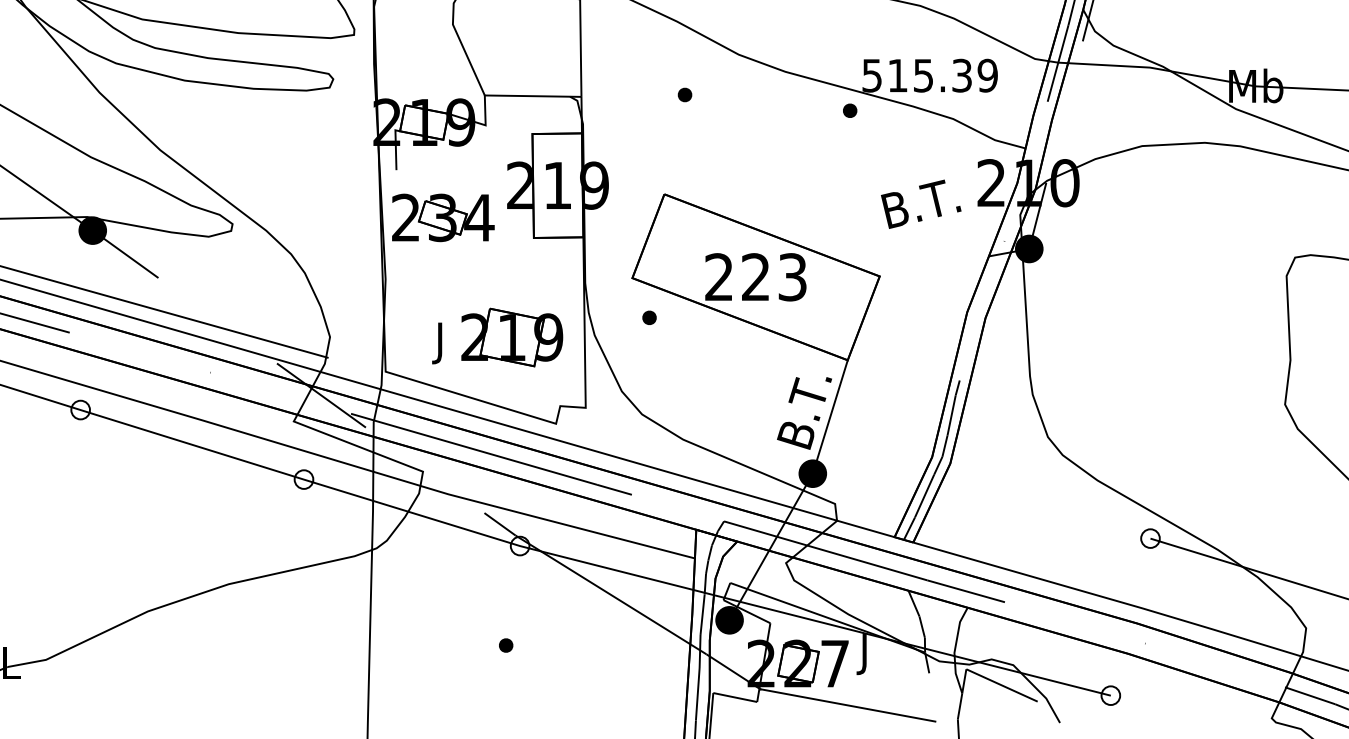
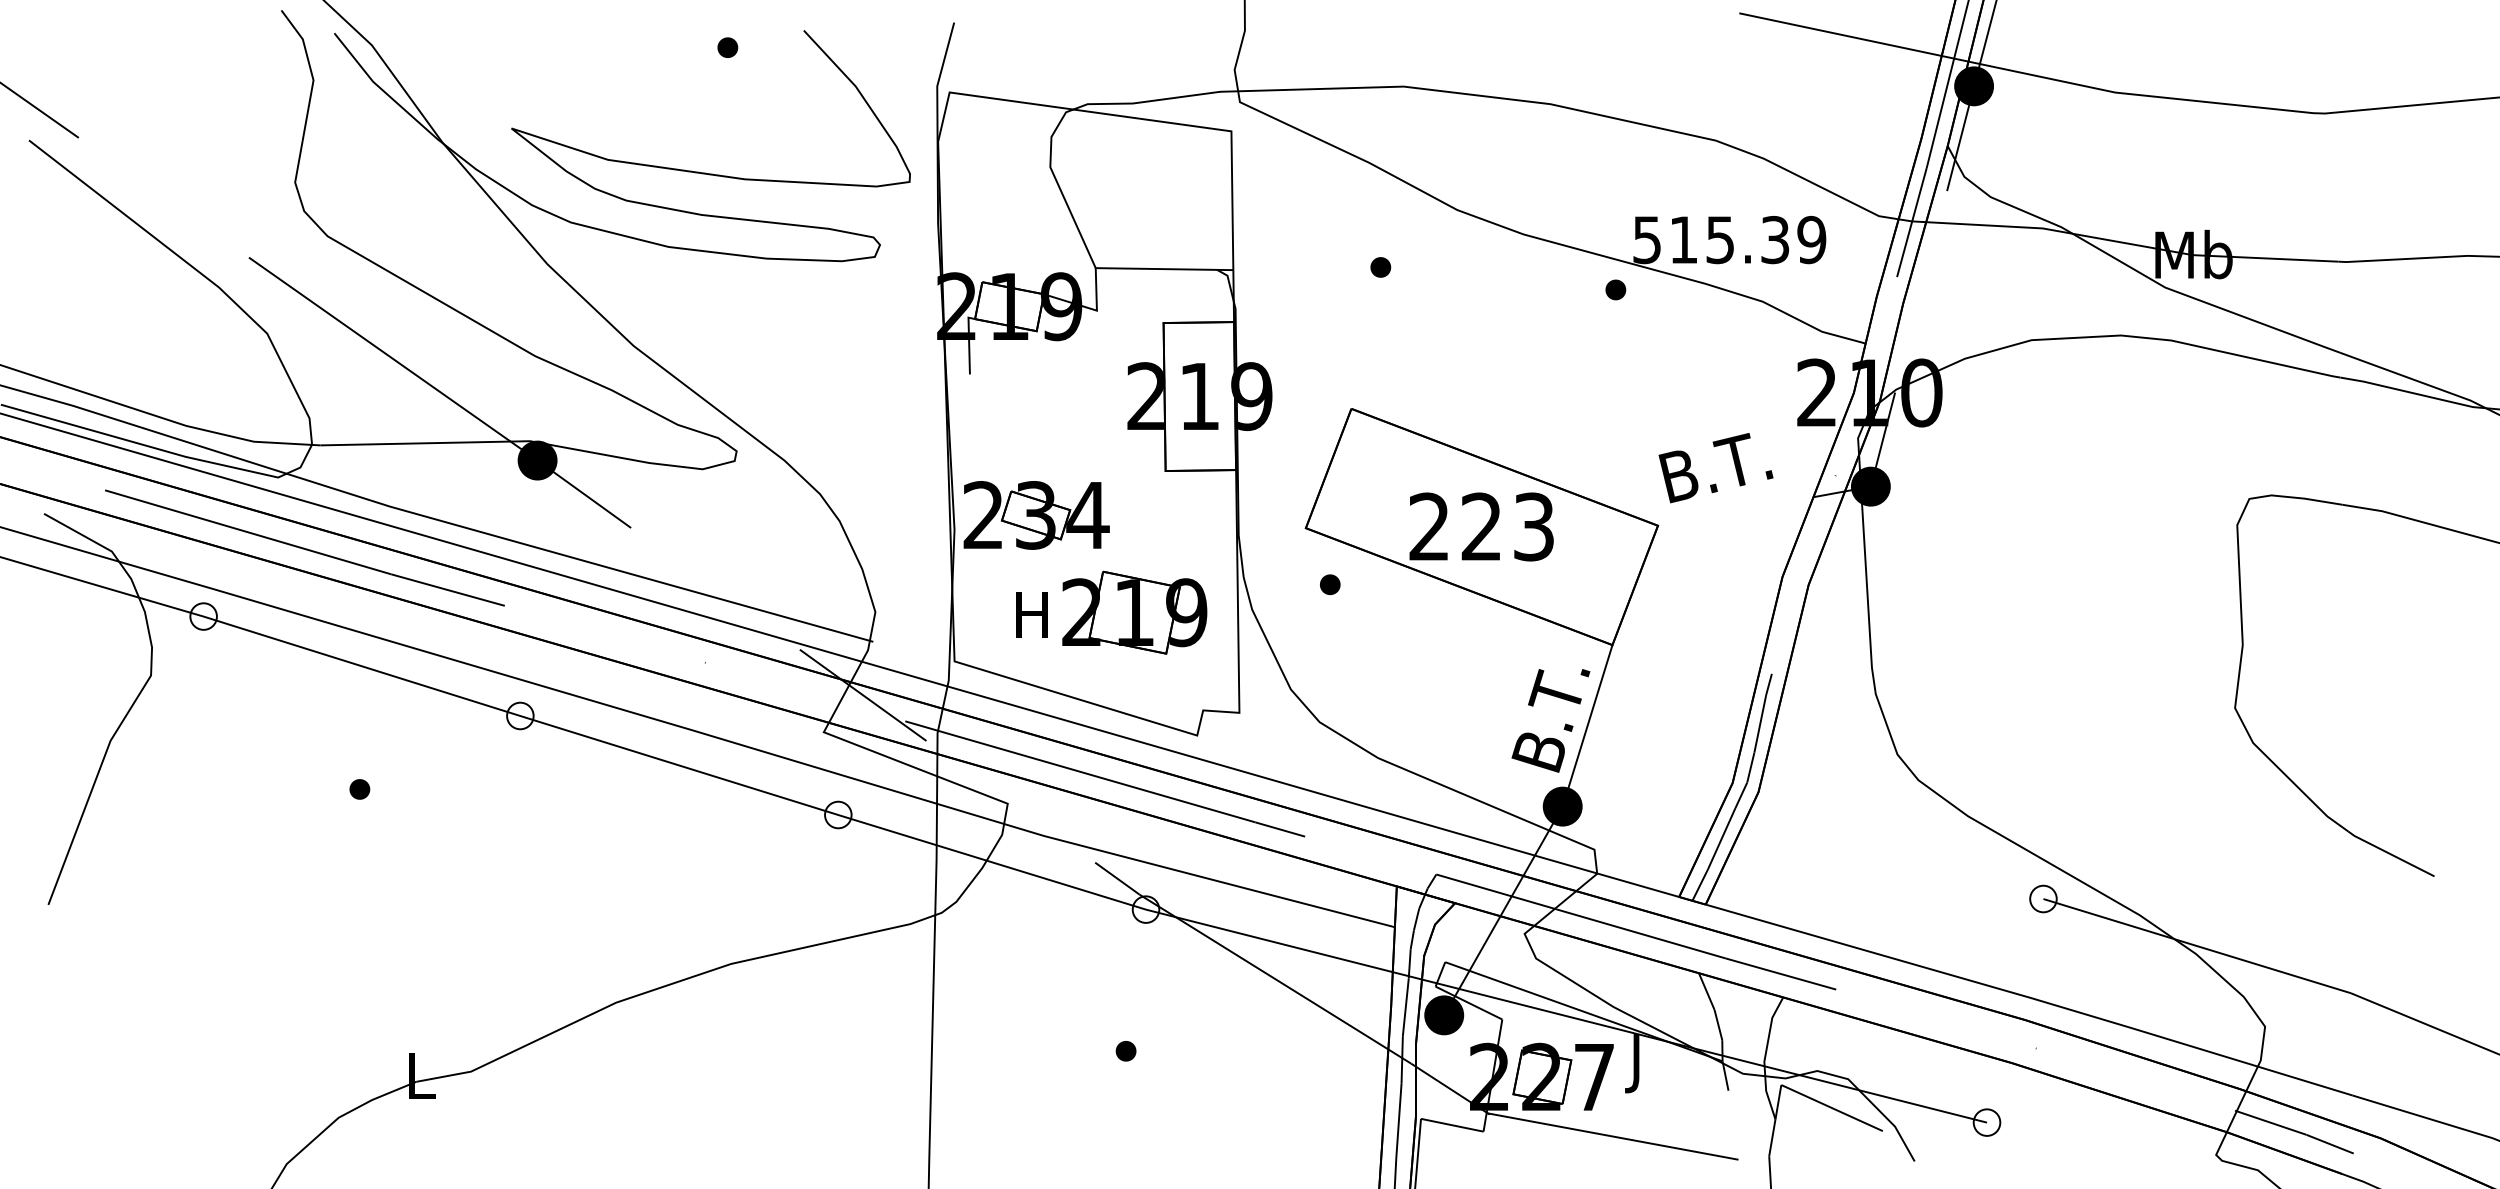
text: (920, 204) -> (1715, 468), moved
part: (443, 217) -> (1036, 515), moved
text: (439, 342) -> (1031, 620), J -> H

